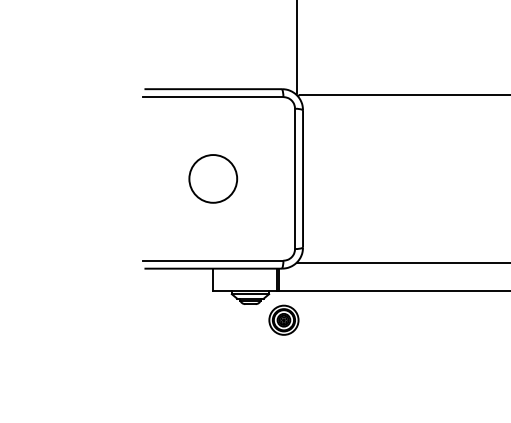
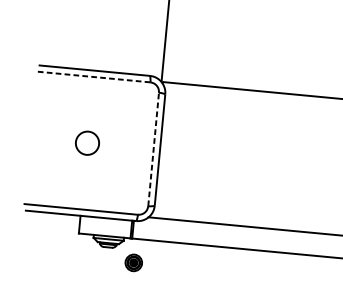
line: (212, 97) -> (93, 77), solid -> dashed
circle: (213, 178) -> (87, 142), size x0.6
line: (295, 178) -> (153, 149), solid -> dashed
part: (283, 319) -> (133, 262), size x0.7

